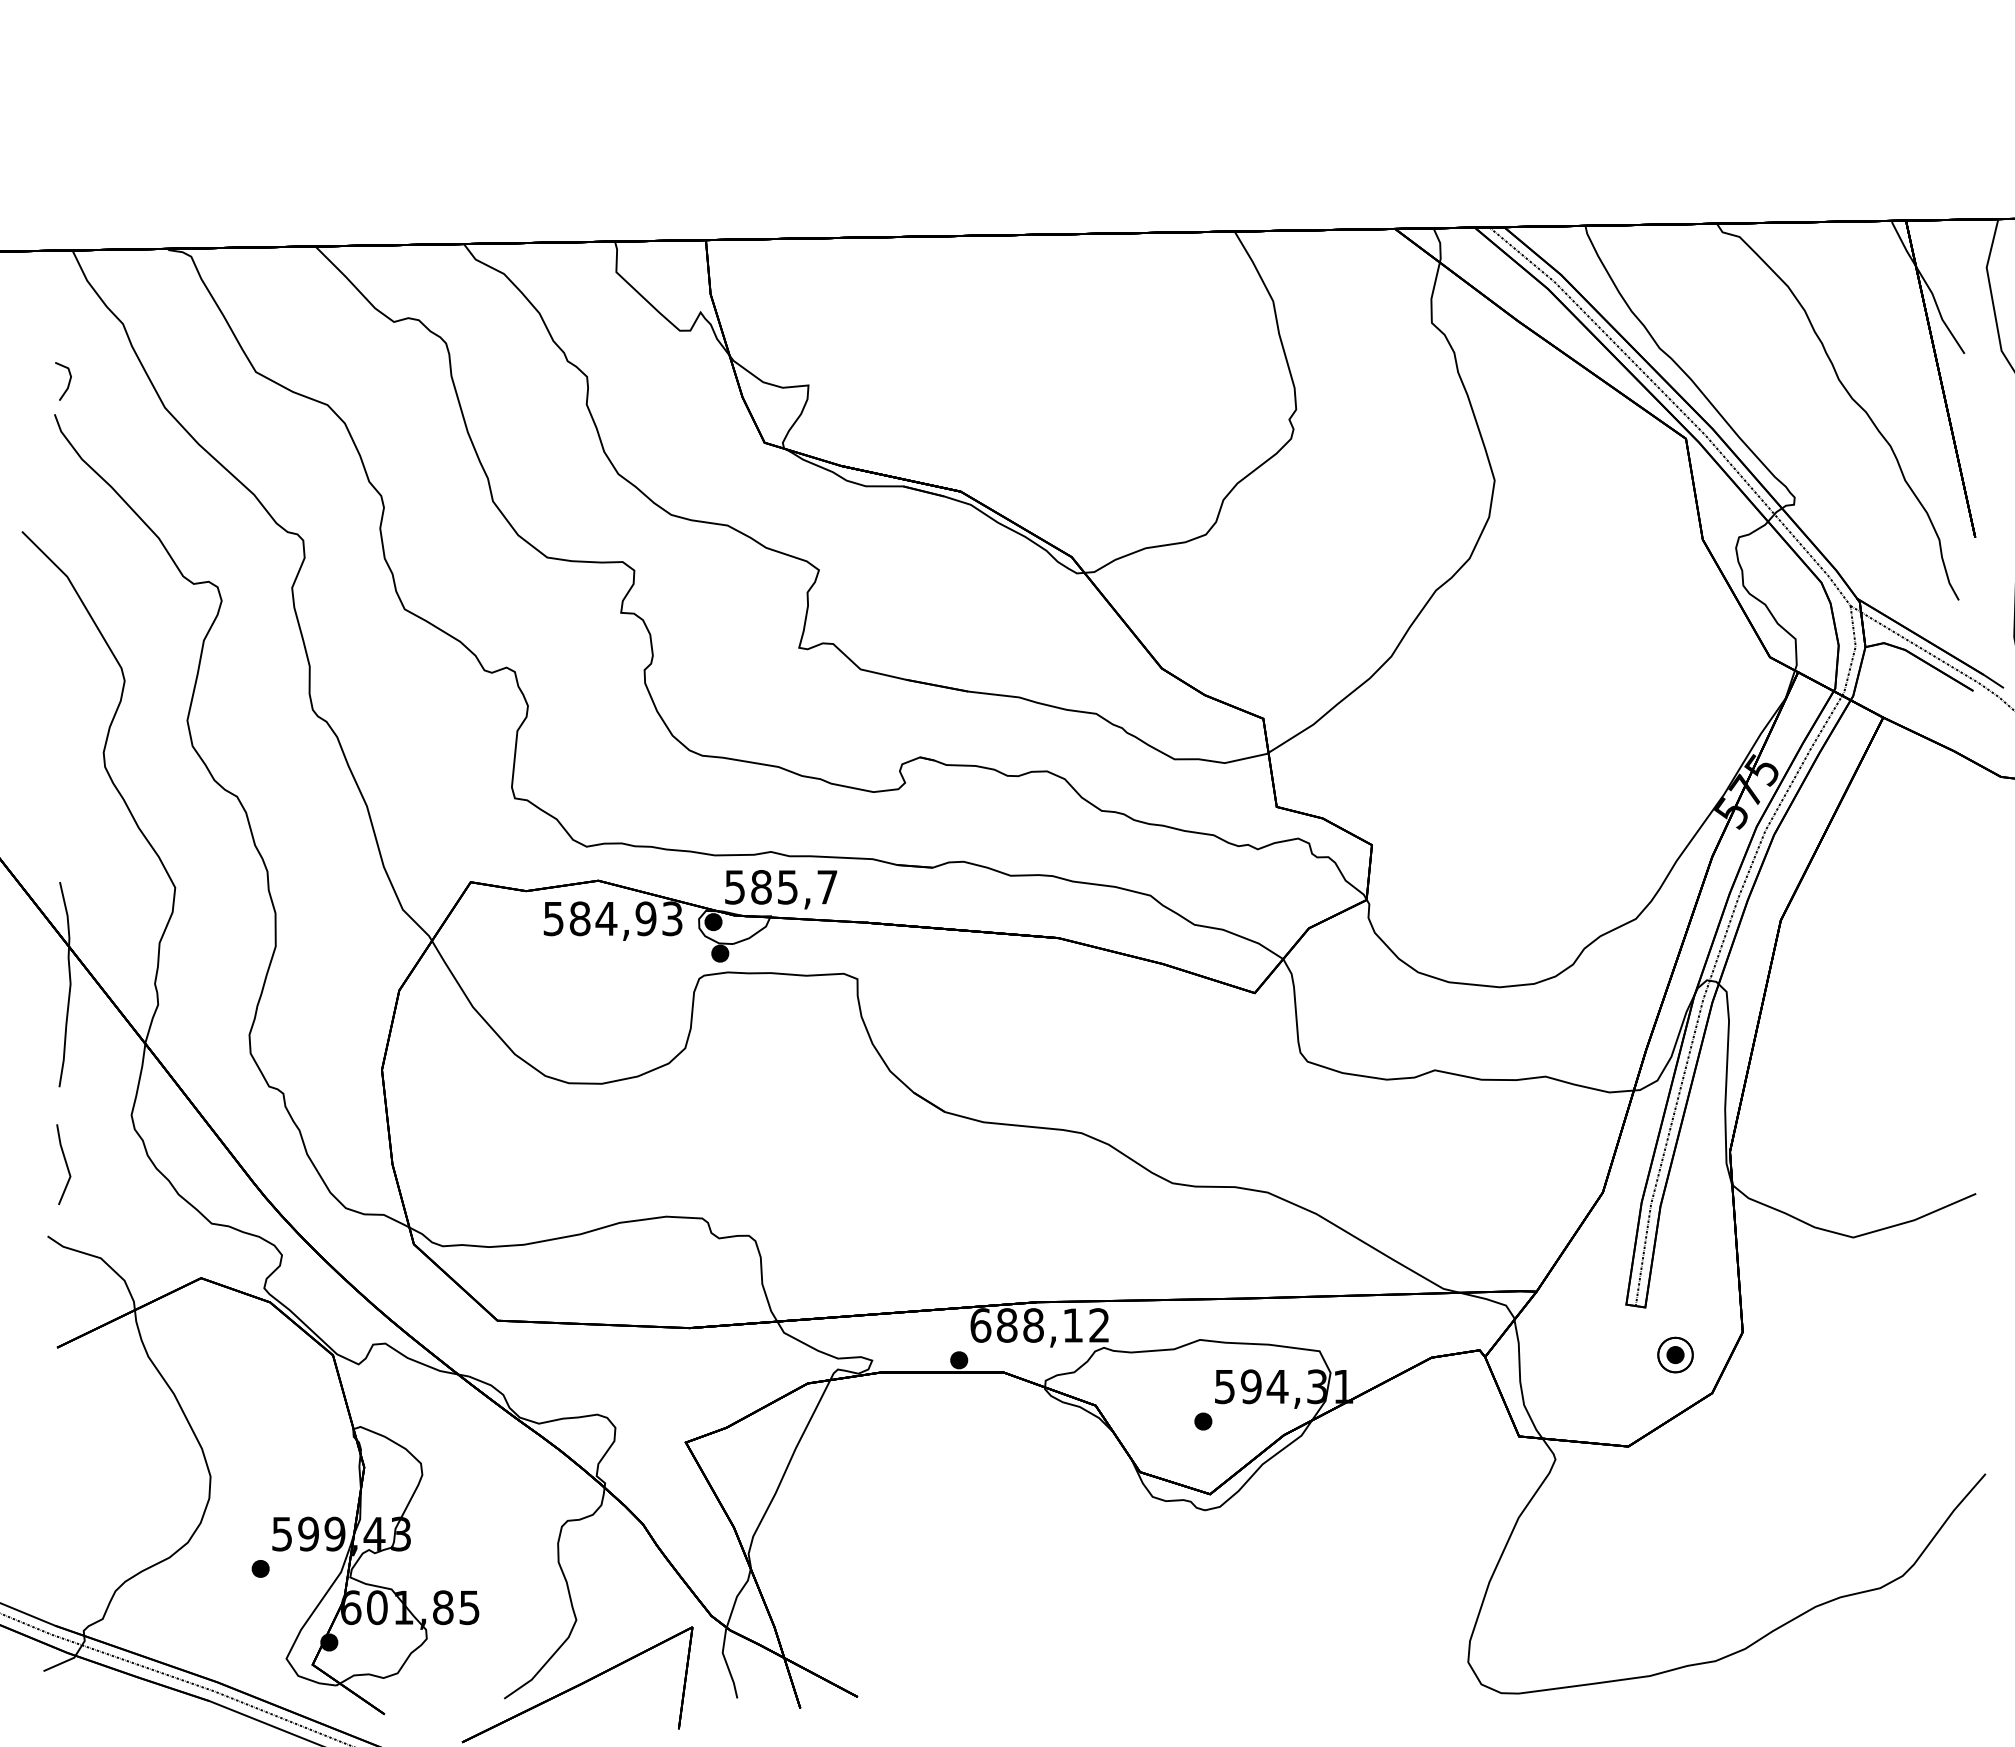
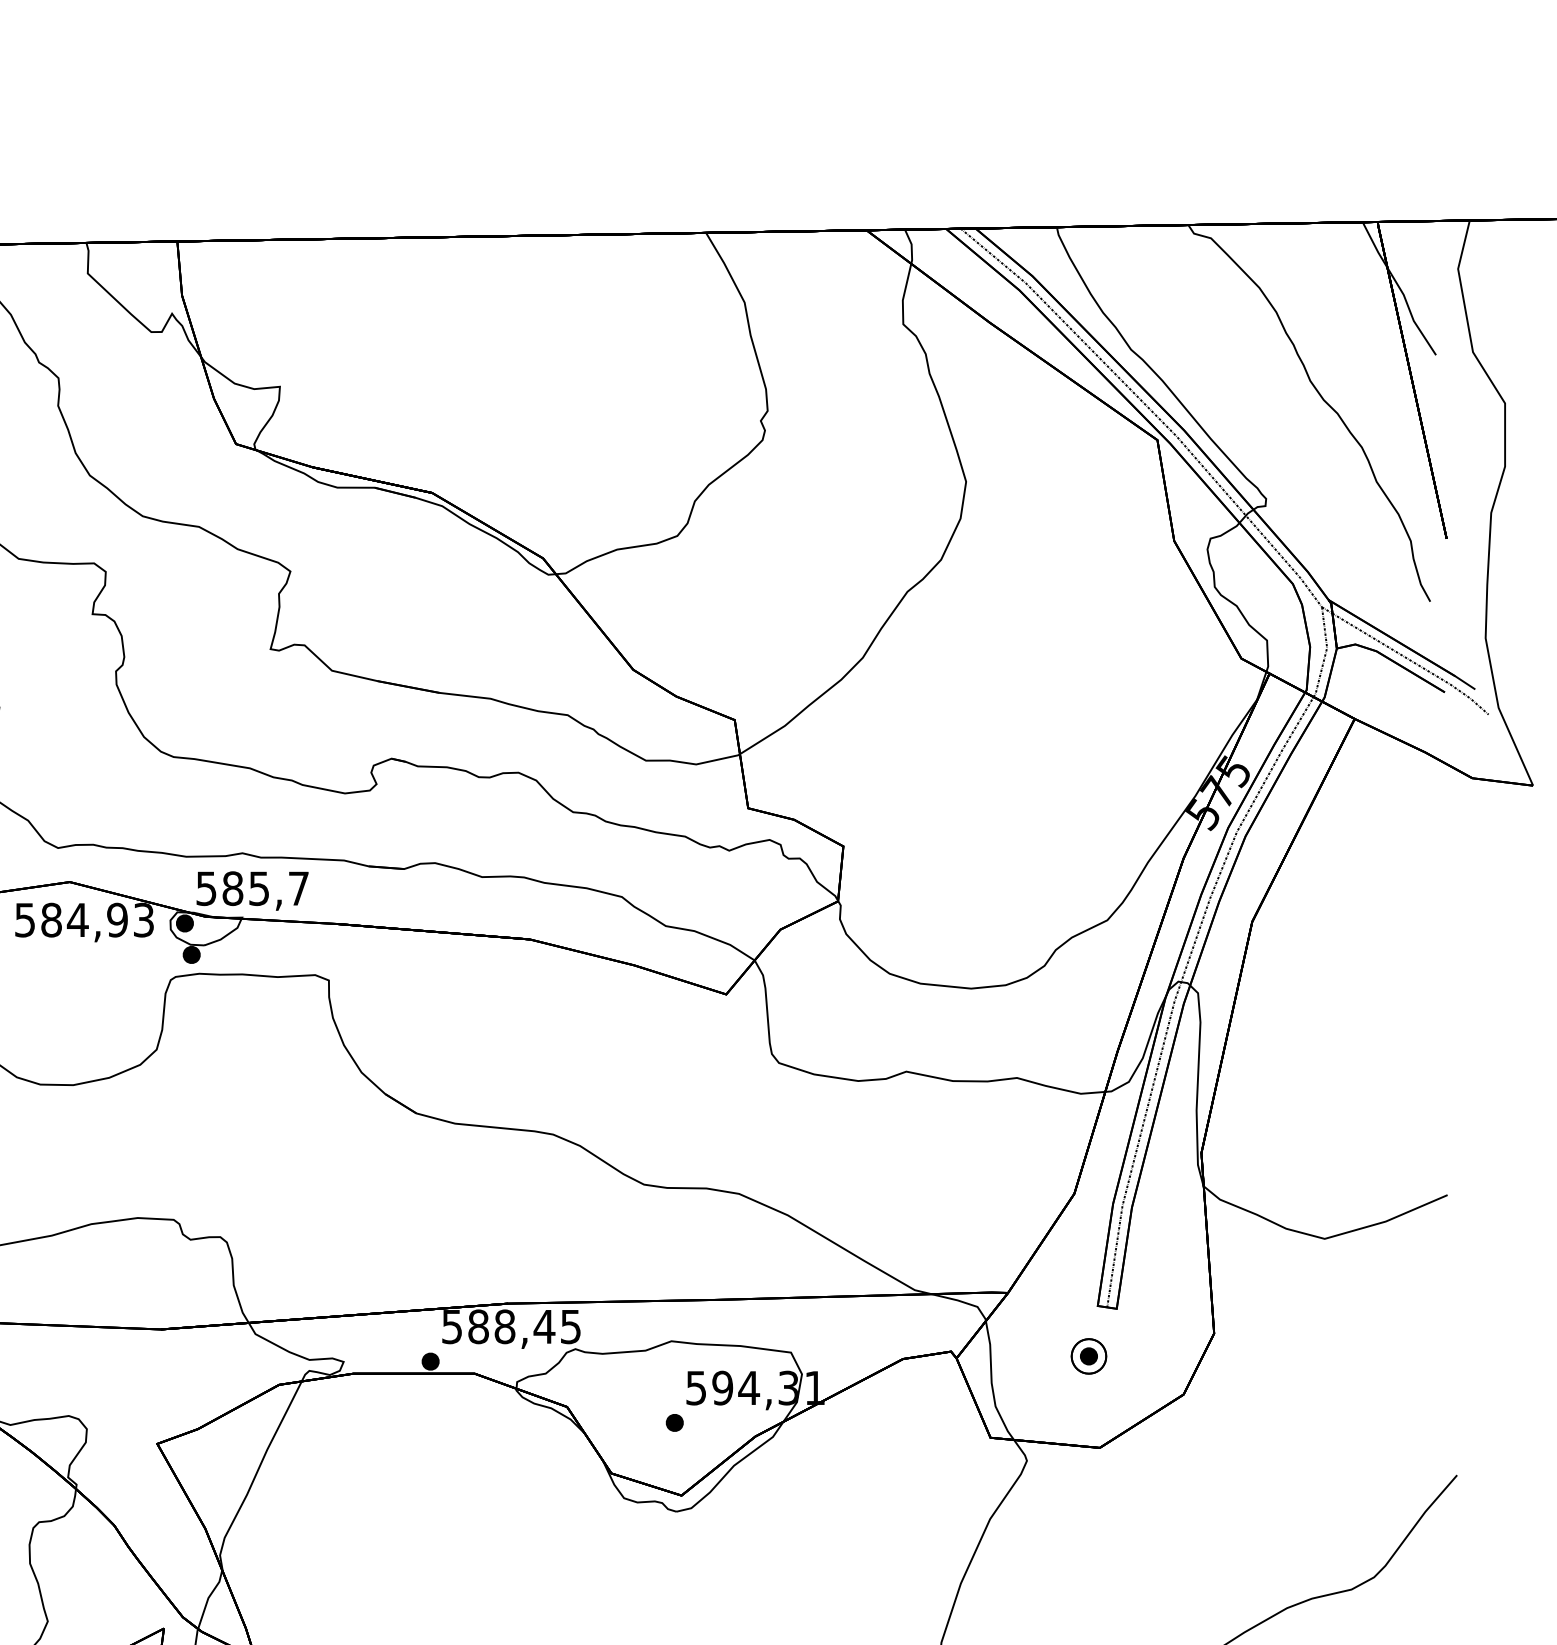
text: (1039, 1325) -> (510, 1326), 688,12 -> 588,45
part: (1675, 1354) -> (1088, 1355), moved

